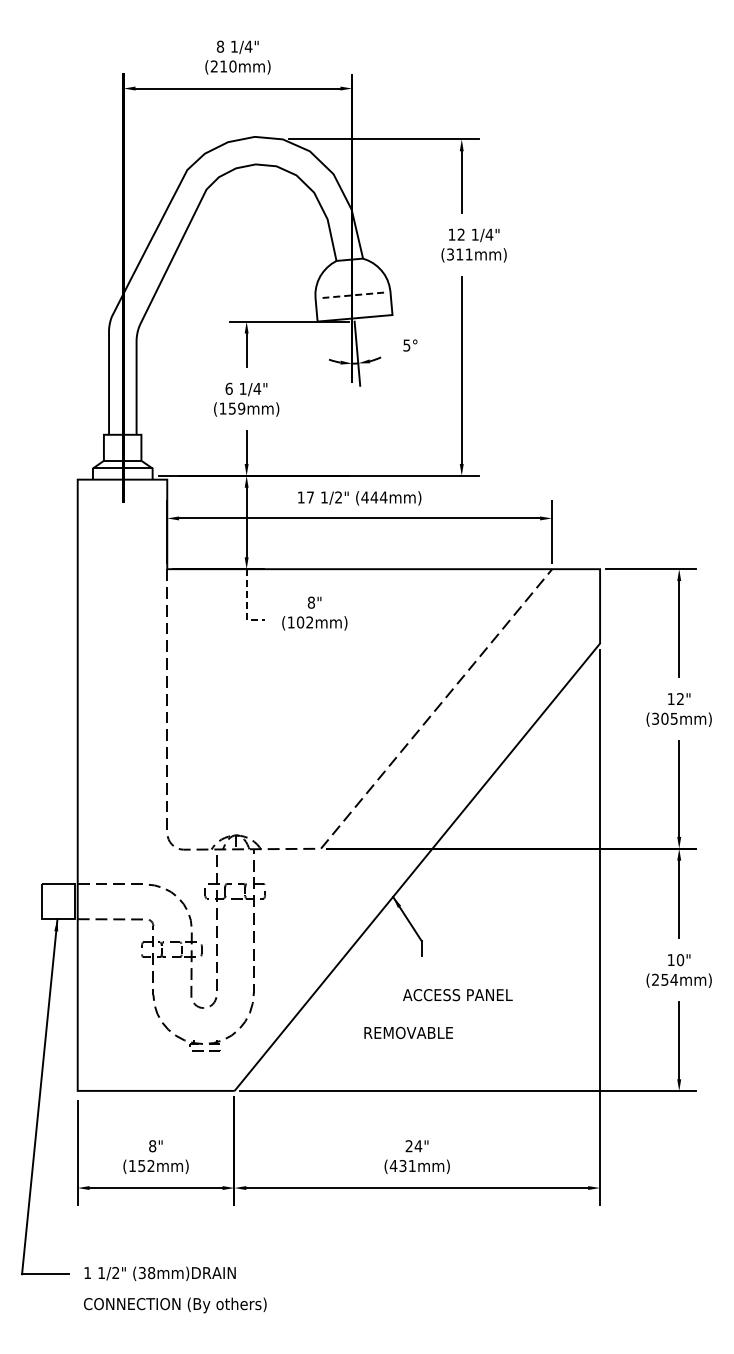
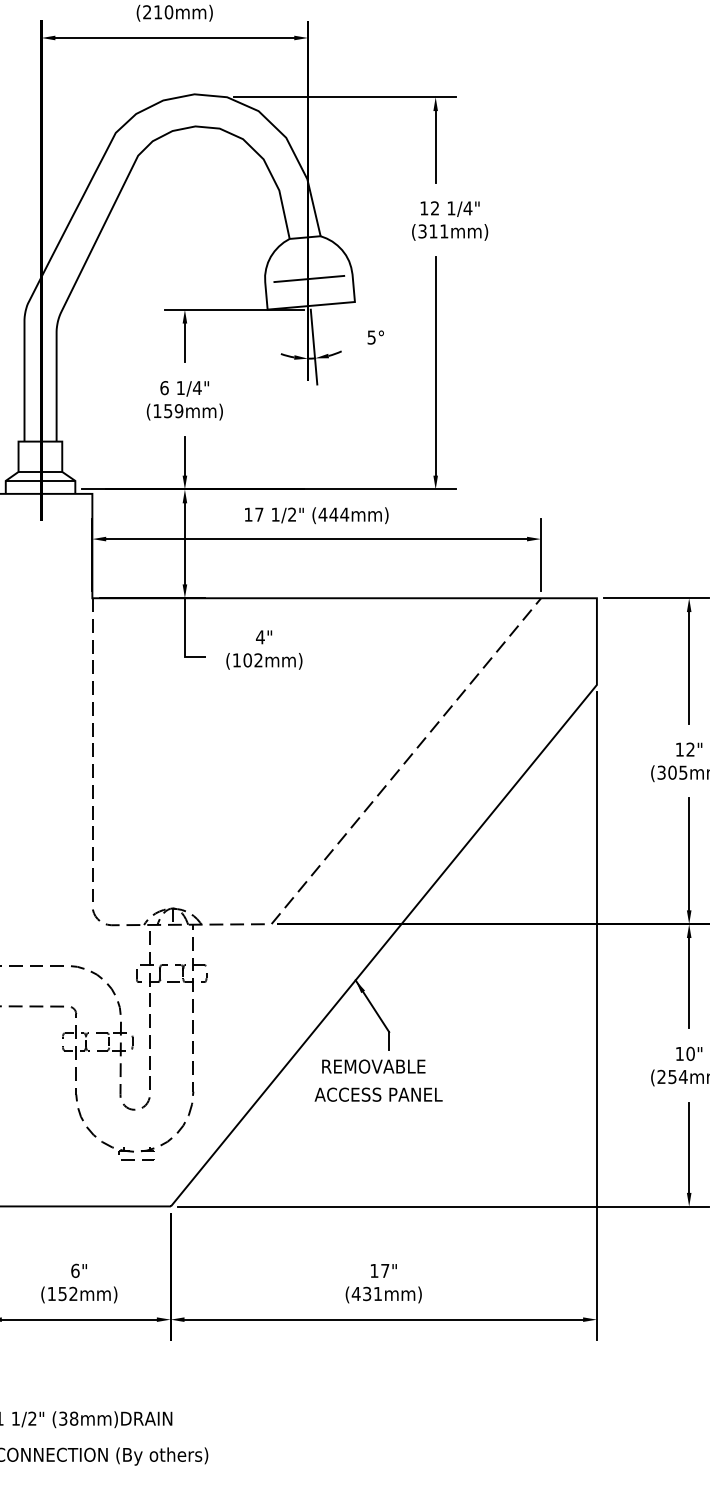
line: (353, 295) -> (309, 279), dashed -> solid
text: (311, 602) -> (260, 637), 8" -> 4"
line: (246, 604) -> (184, 639), dashed -> solid
text: (457, 995) -> (378, 1095), moved
text: (408, 1032) -> (373, 1066), moved
text: (152, 1146) -> (75, 1271), 8" -> 6"
text: (413, 1146) -> (379, 1271), 24" -> 17"

